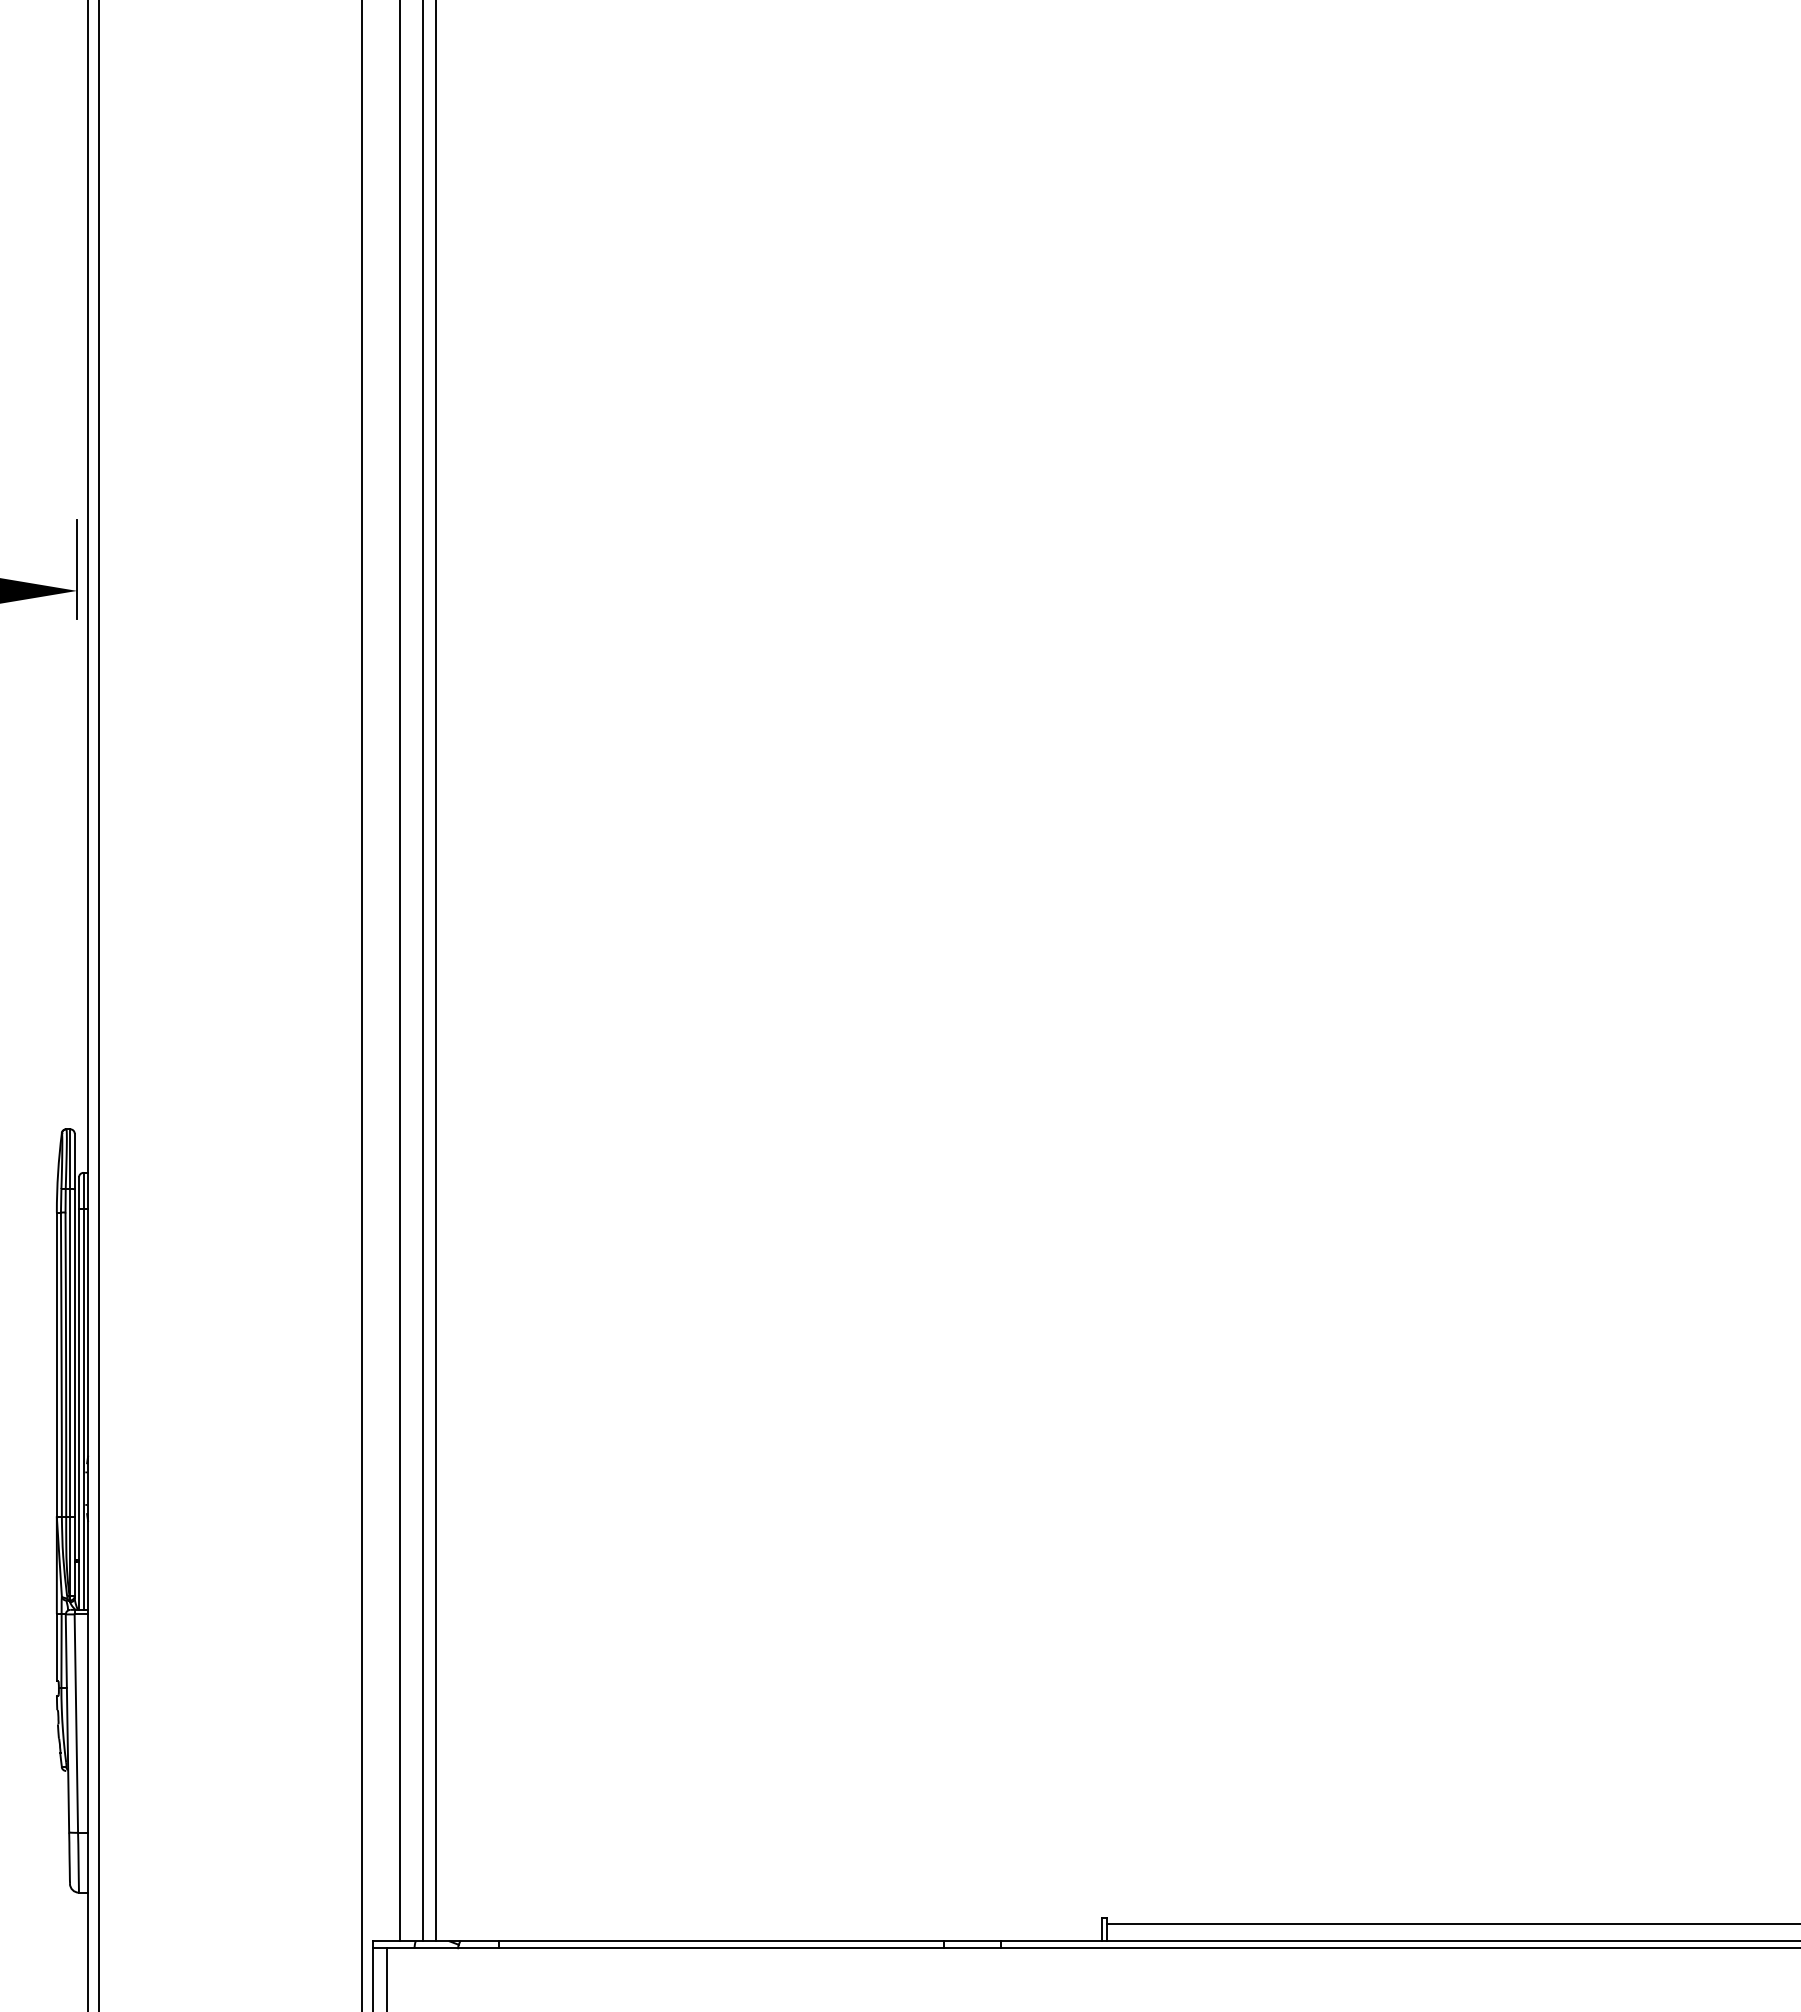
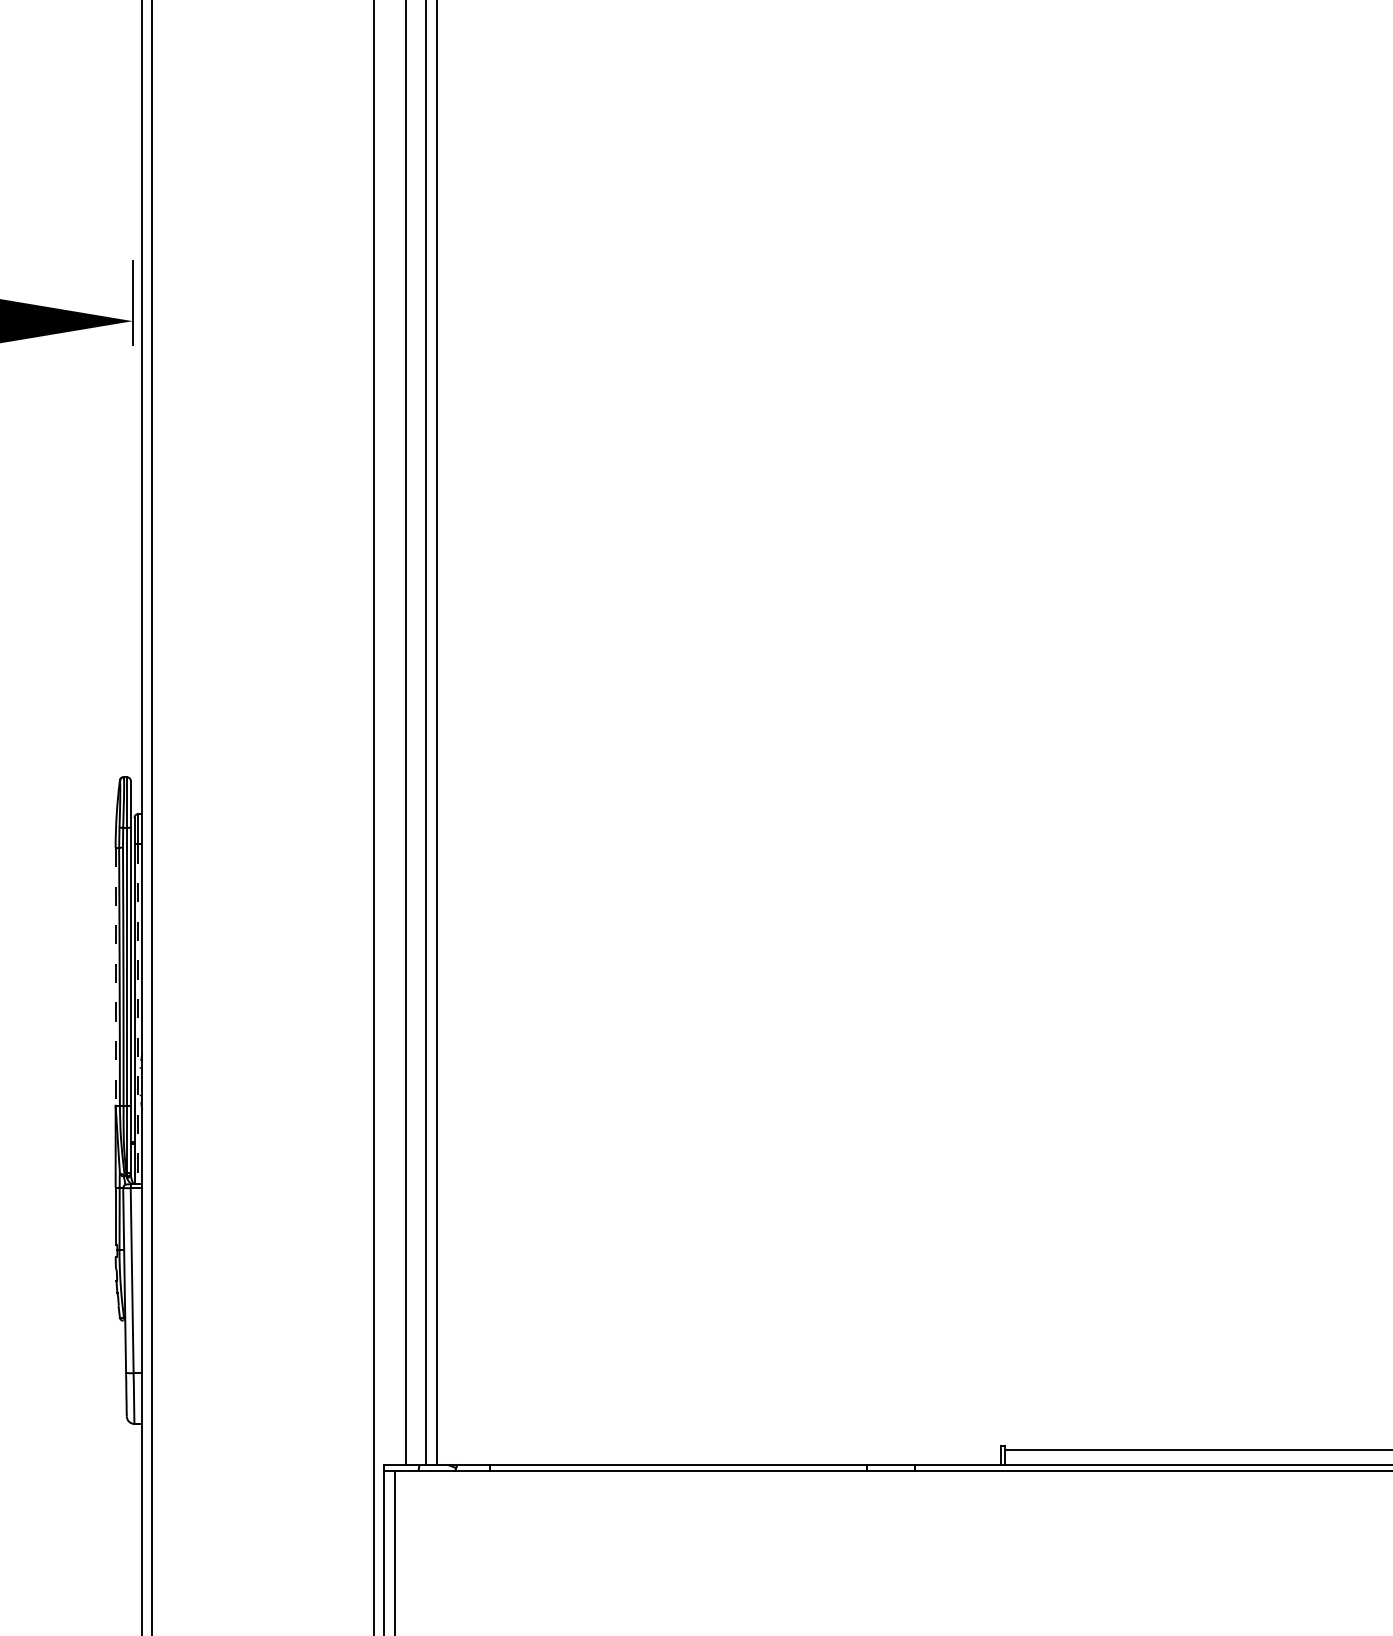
line: (56, 1365) -> (115, 977), solid -> dashed
line: (83, 1409) -> (138, 1014), solid -> dashed

